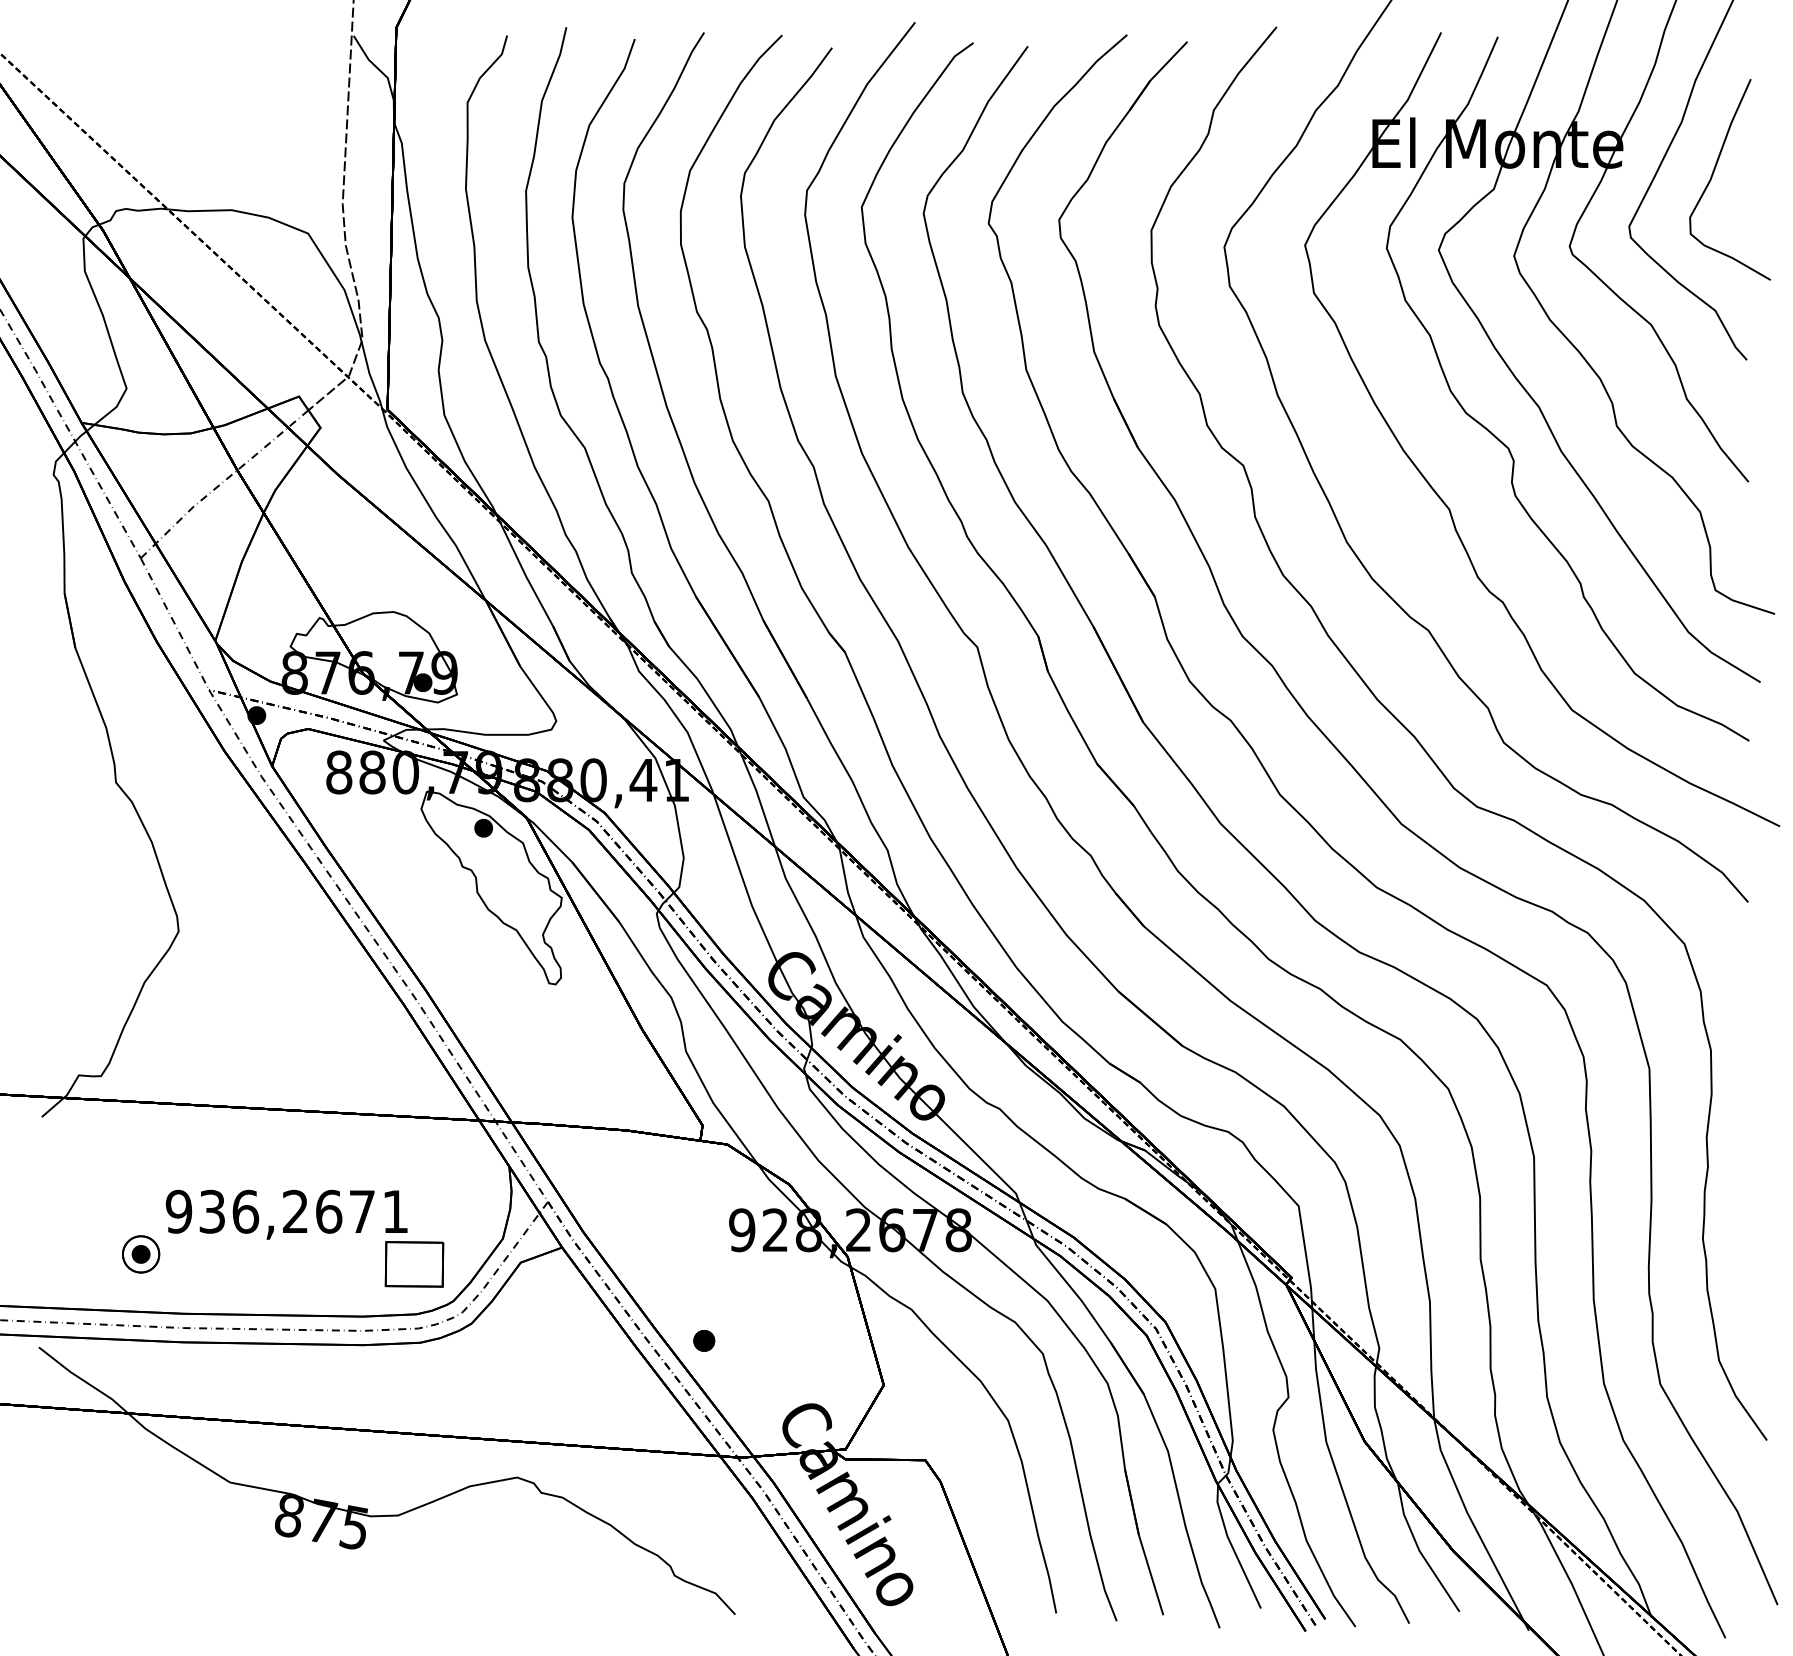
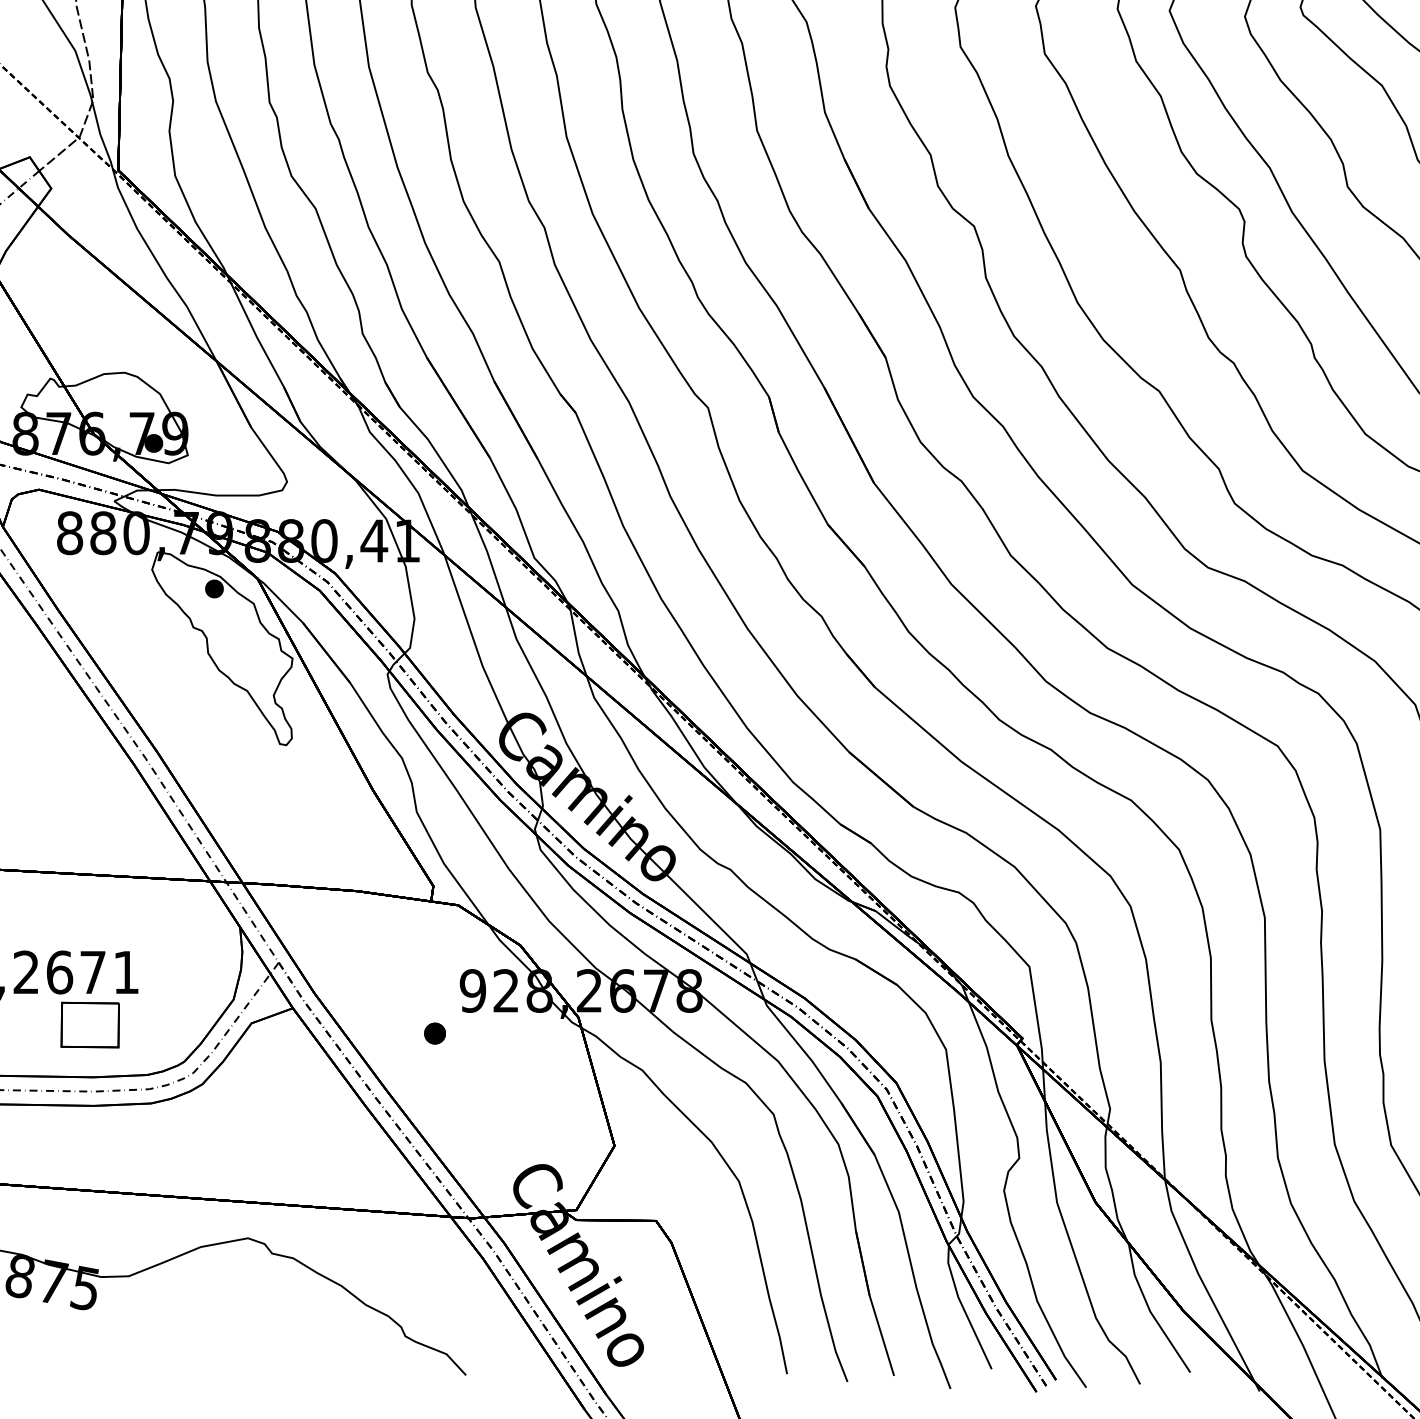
part: (414, 1264) -> (90, 1025), moved
part: (704, 1340) -> (435, 1033), moved

